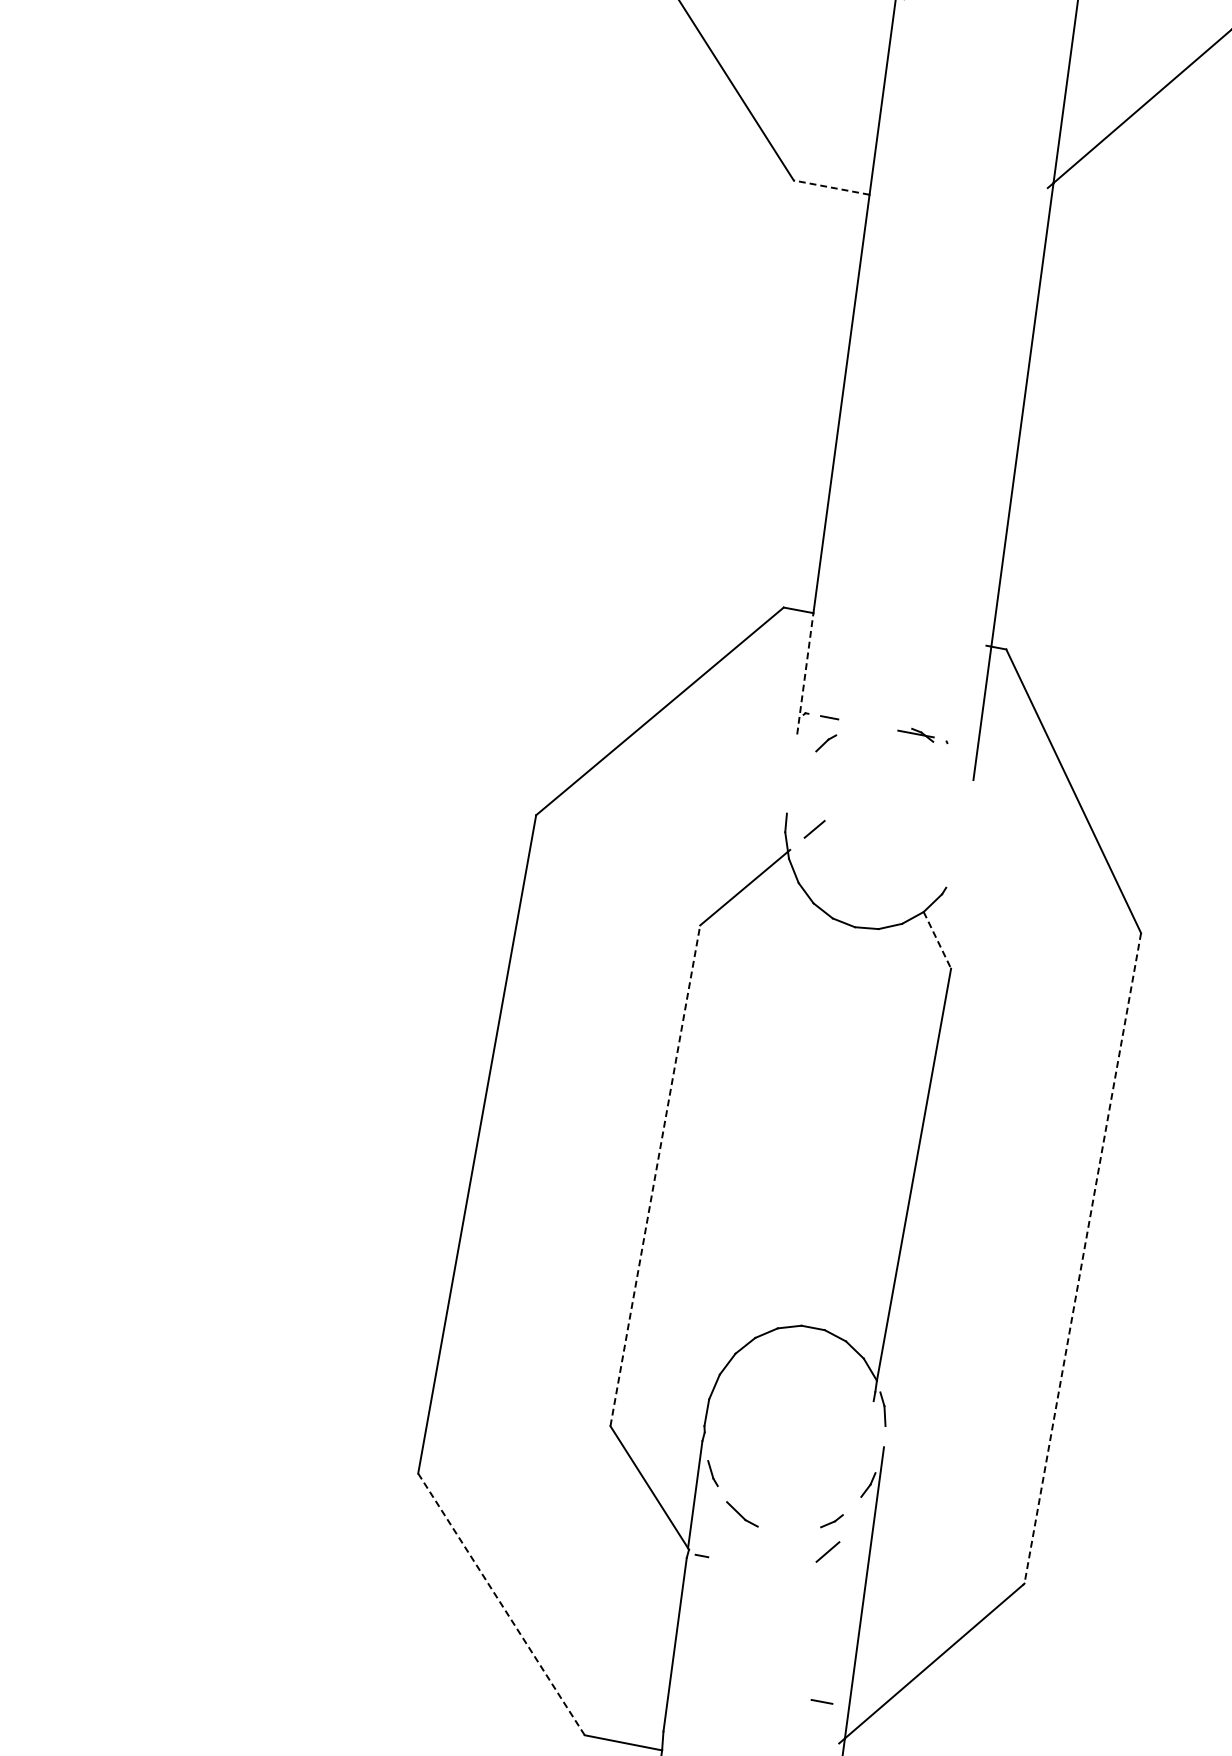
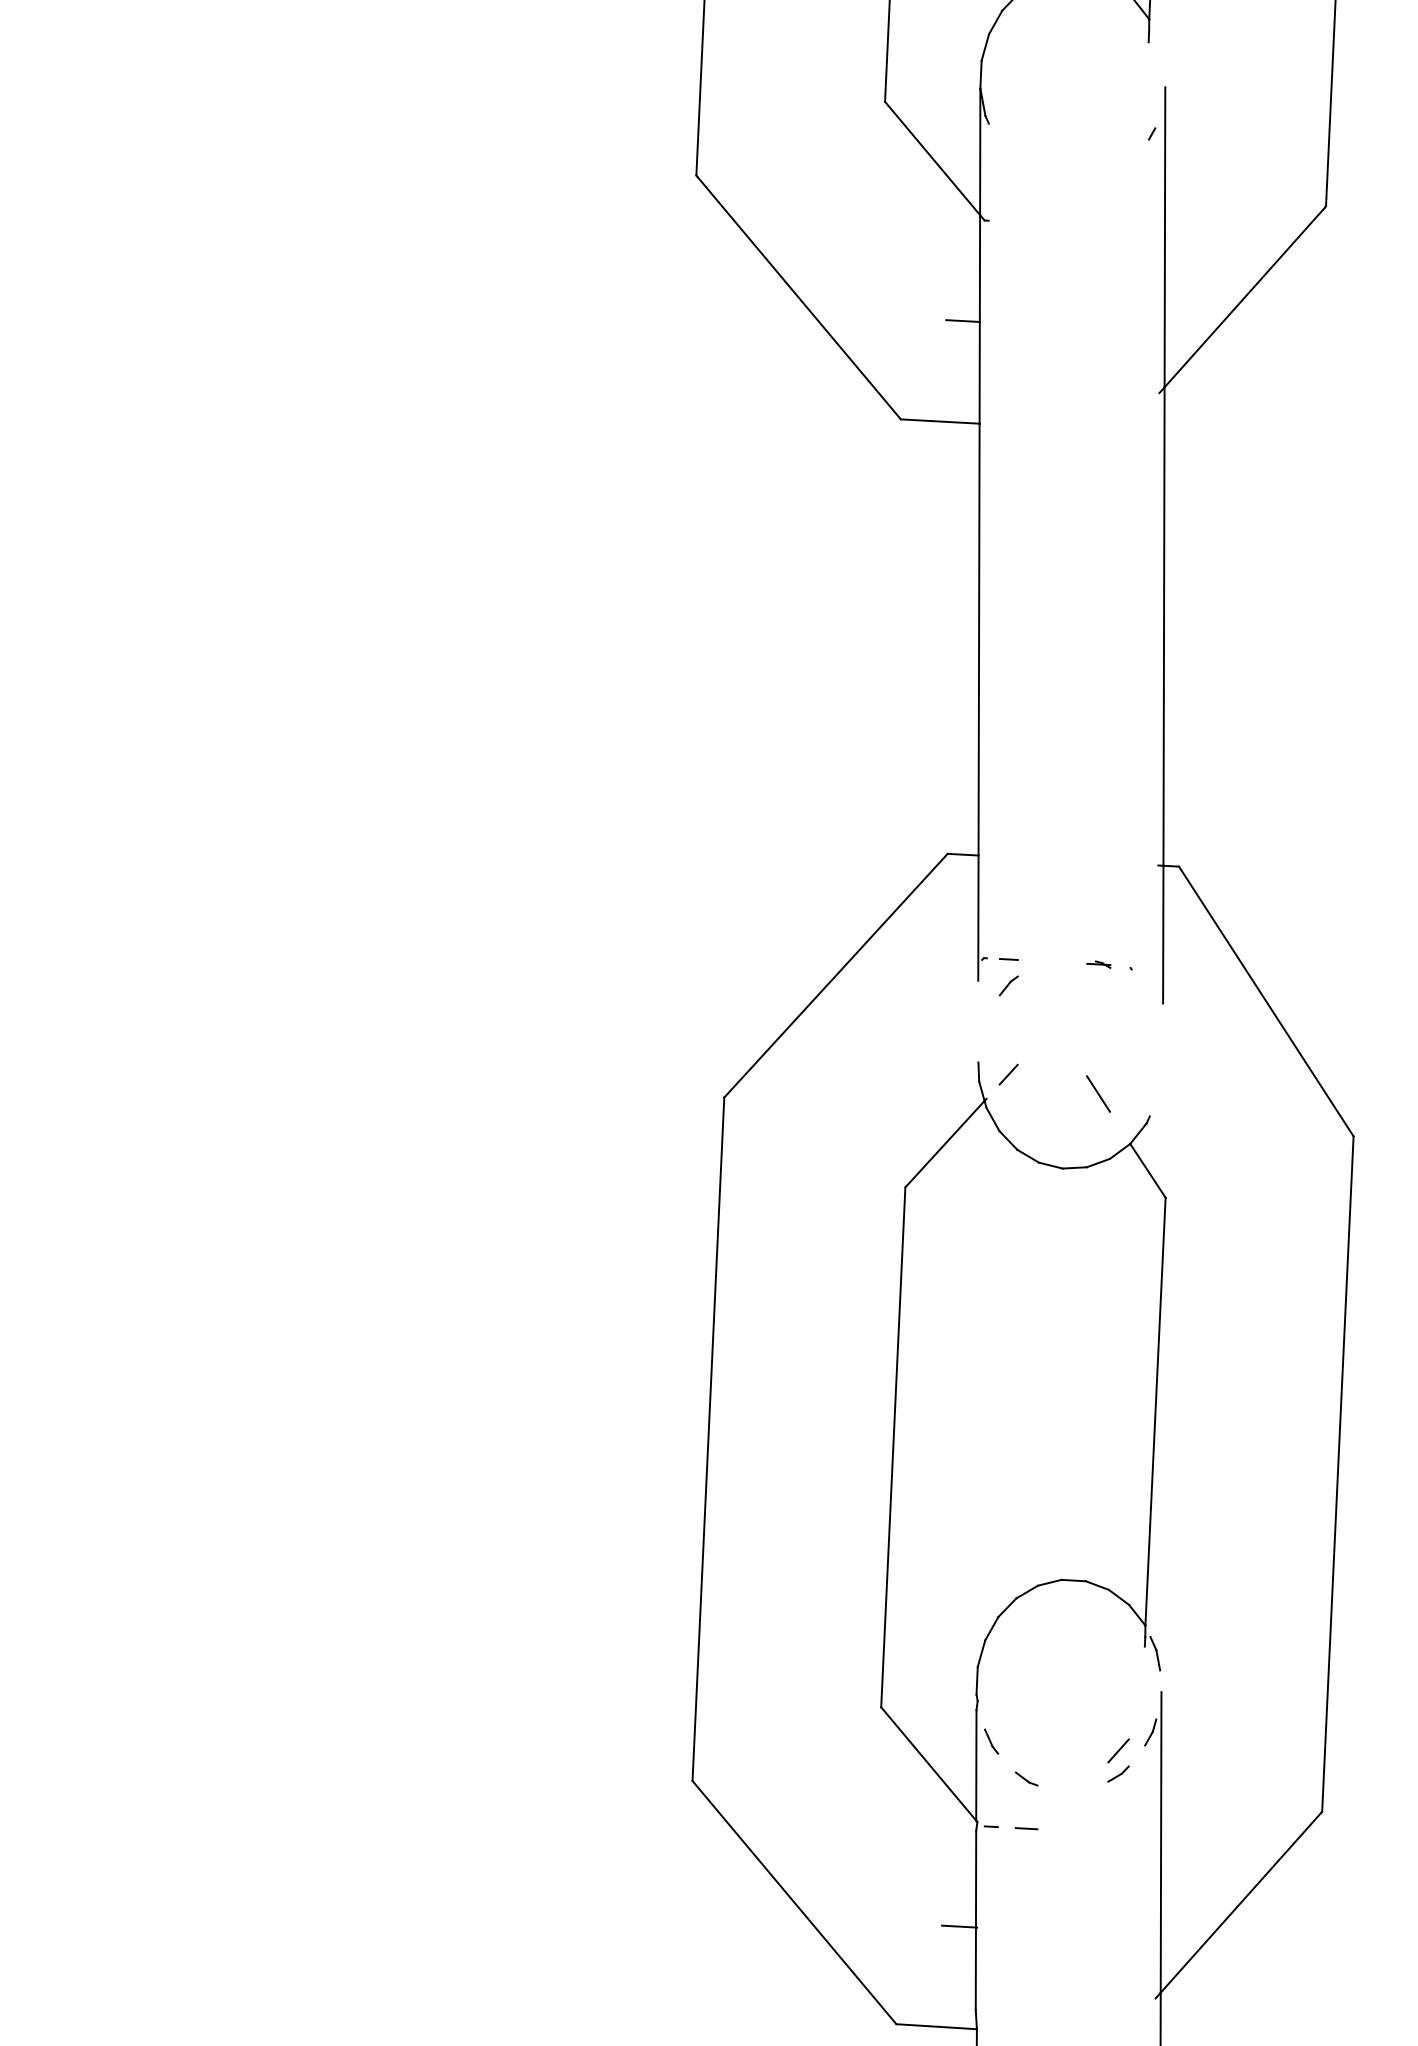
line: (866, 92) -> (962, 320), added
line: (831, 187) -> (939, 421), dashed -> solid
line: (805, 674) -> (978, 918), dashed -> solid
part: (915, 734) -> (1098, 964), size x0.62
line: (899, 859) -> (1098, 1093), added
line: (937, 941) -> (1148, 1171), dashed -> solid
line: (655, 1175) -> (893, 1446), dashed -> solid
line: (1082, 1258) -> (1337, 1474), dashed -> solid
part: (742, 1513) -> (1026, 1778), size x0.62
line: (827, 1551) -> (1118, 1750), moved
line: (501, 1604) -> (794, 1902), dashed -> solid
line: (658, 1648) -> (959, 1926), added
line: (821, 1701) -> (1026, 1828), moved

